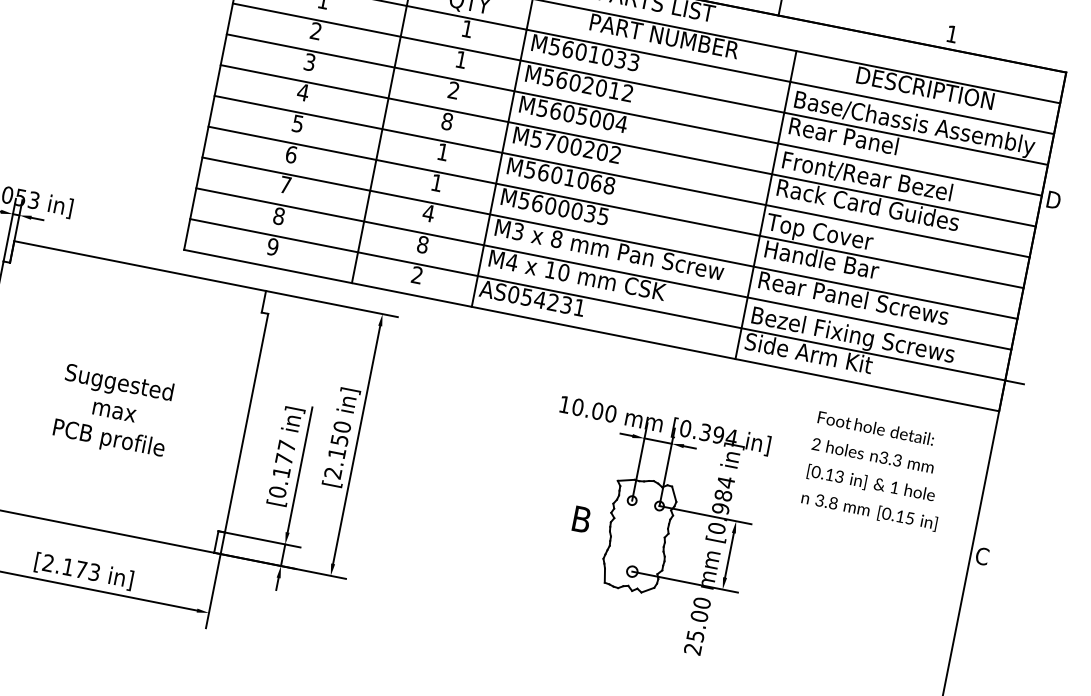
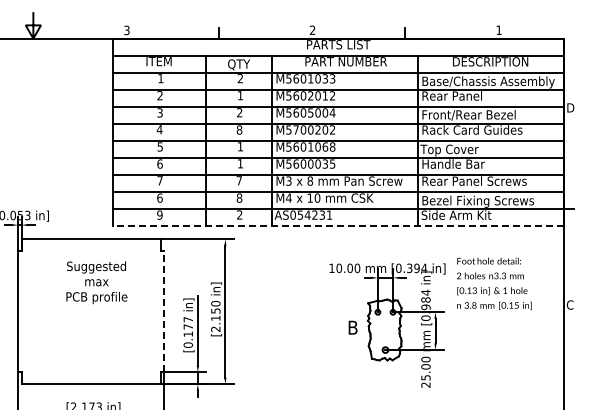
text: (465, 28) -> (239, 78), 1 -> 2
text: (429, 212) -> (239, 180), 4 -> 7
text: (278, 214) -> (159, 197), 8 -> 6
line: (589, 331) -> (337, 226), solid -> dashed
text: (113, 411) -> (96, 282), moved
line: (246, 422) -> (164, 311), solid -> dashed
text: (877, 470) -> (494, 283), moved

